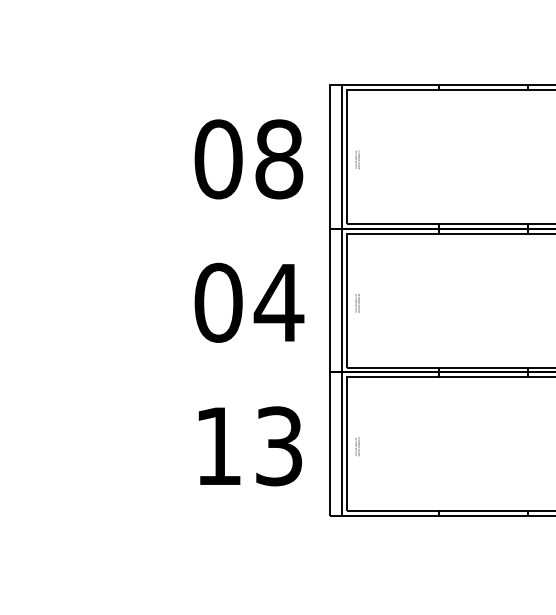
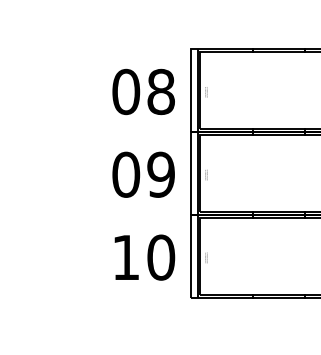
text: (278, 302) -> (160, 174), 04 -> 09
text: (279, 446) -> (161, 257), 13 -> 10

